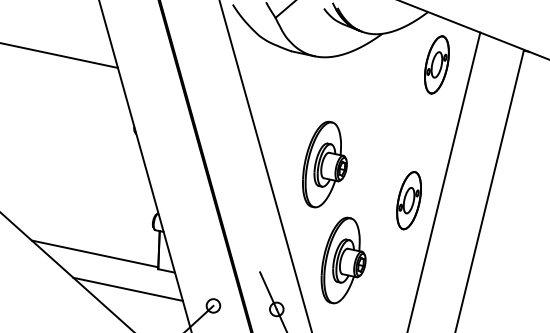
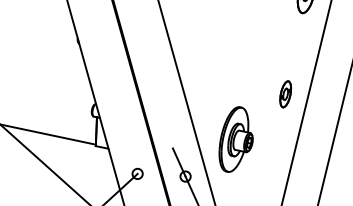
part: (324, 164) -> (221, 66), removed
part: (408, 200) -> (285, 94), size x0.6
line: (127, 288) -> (72, 160), removed

